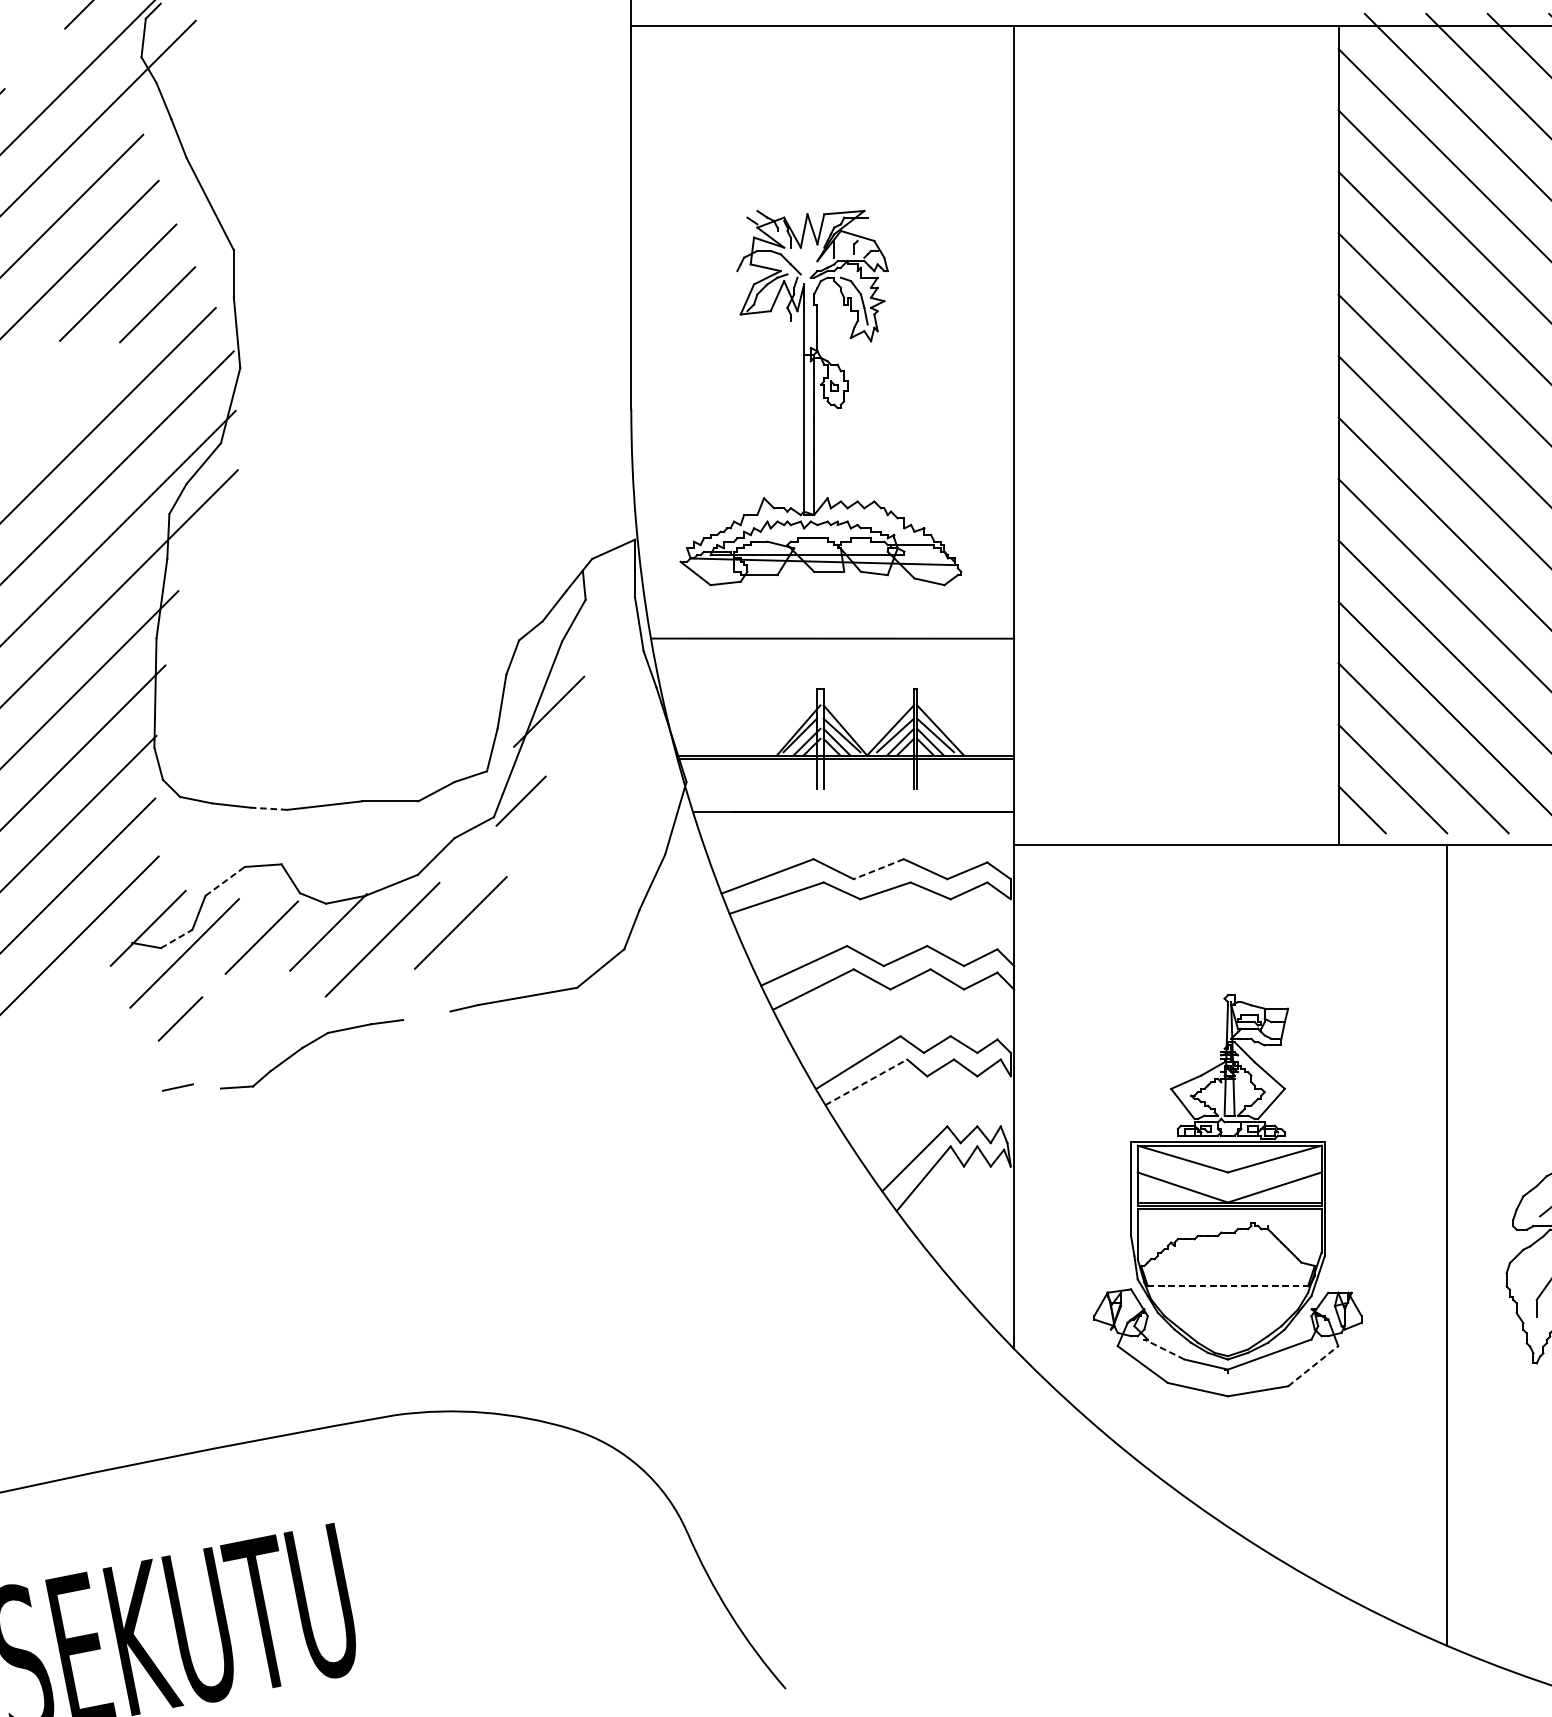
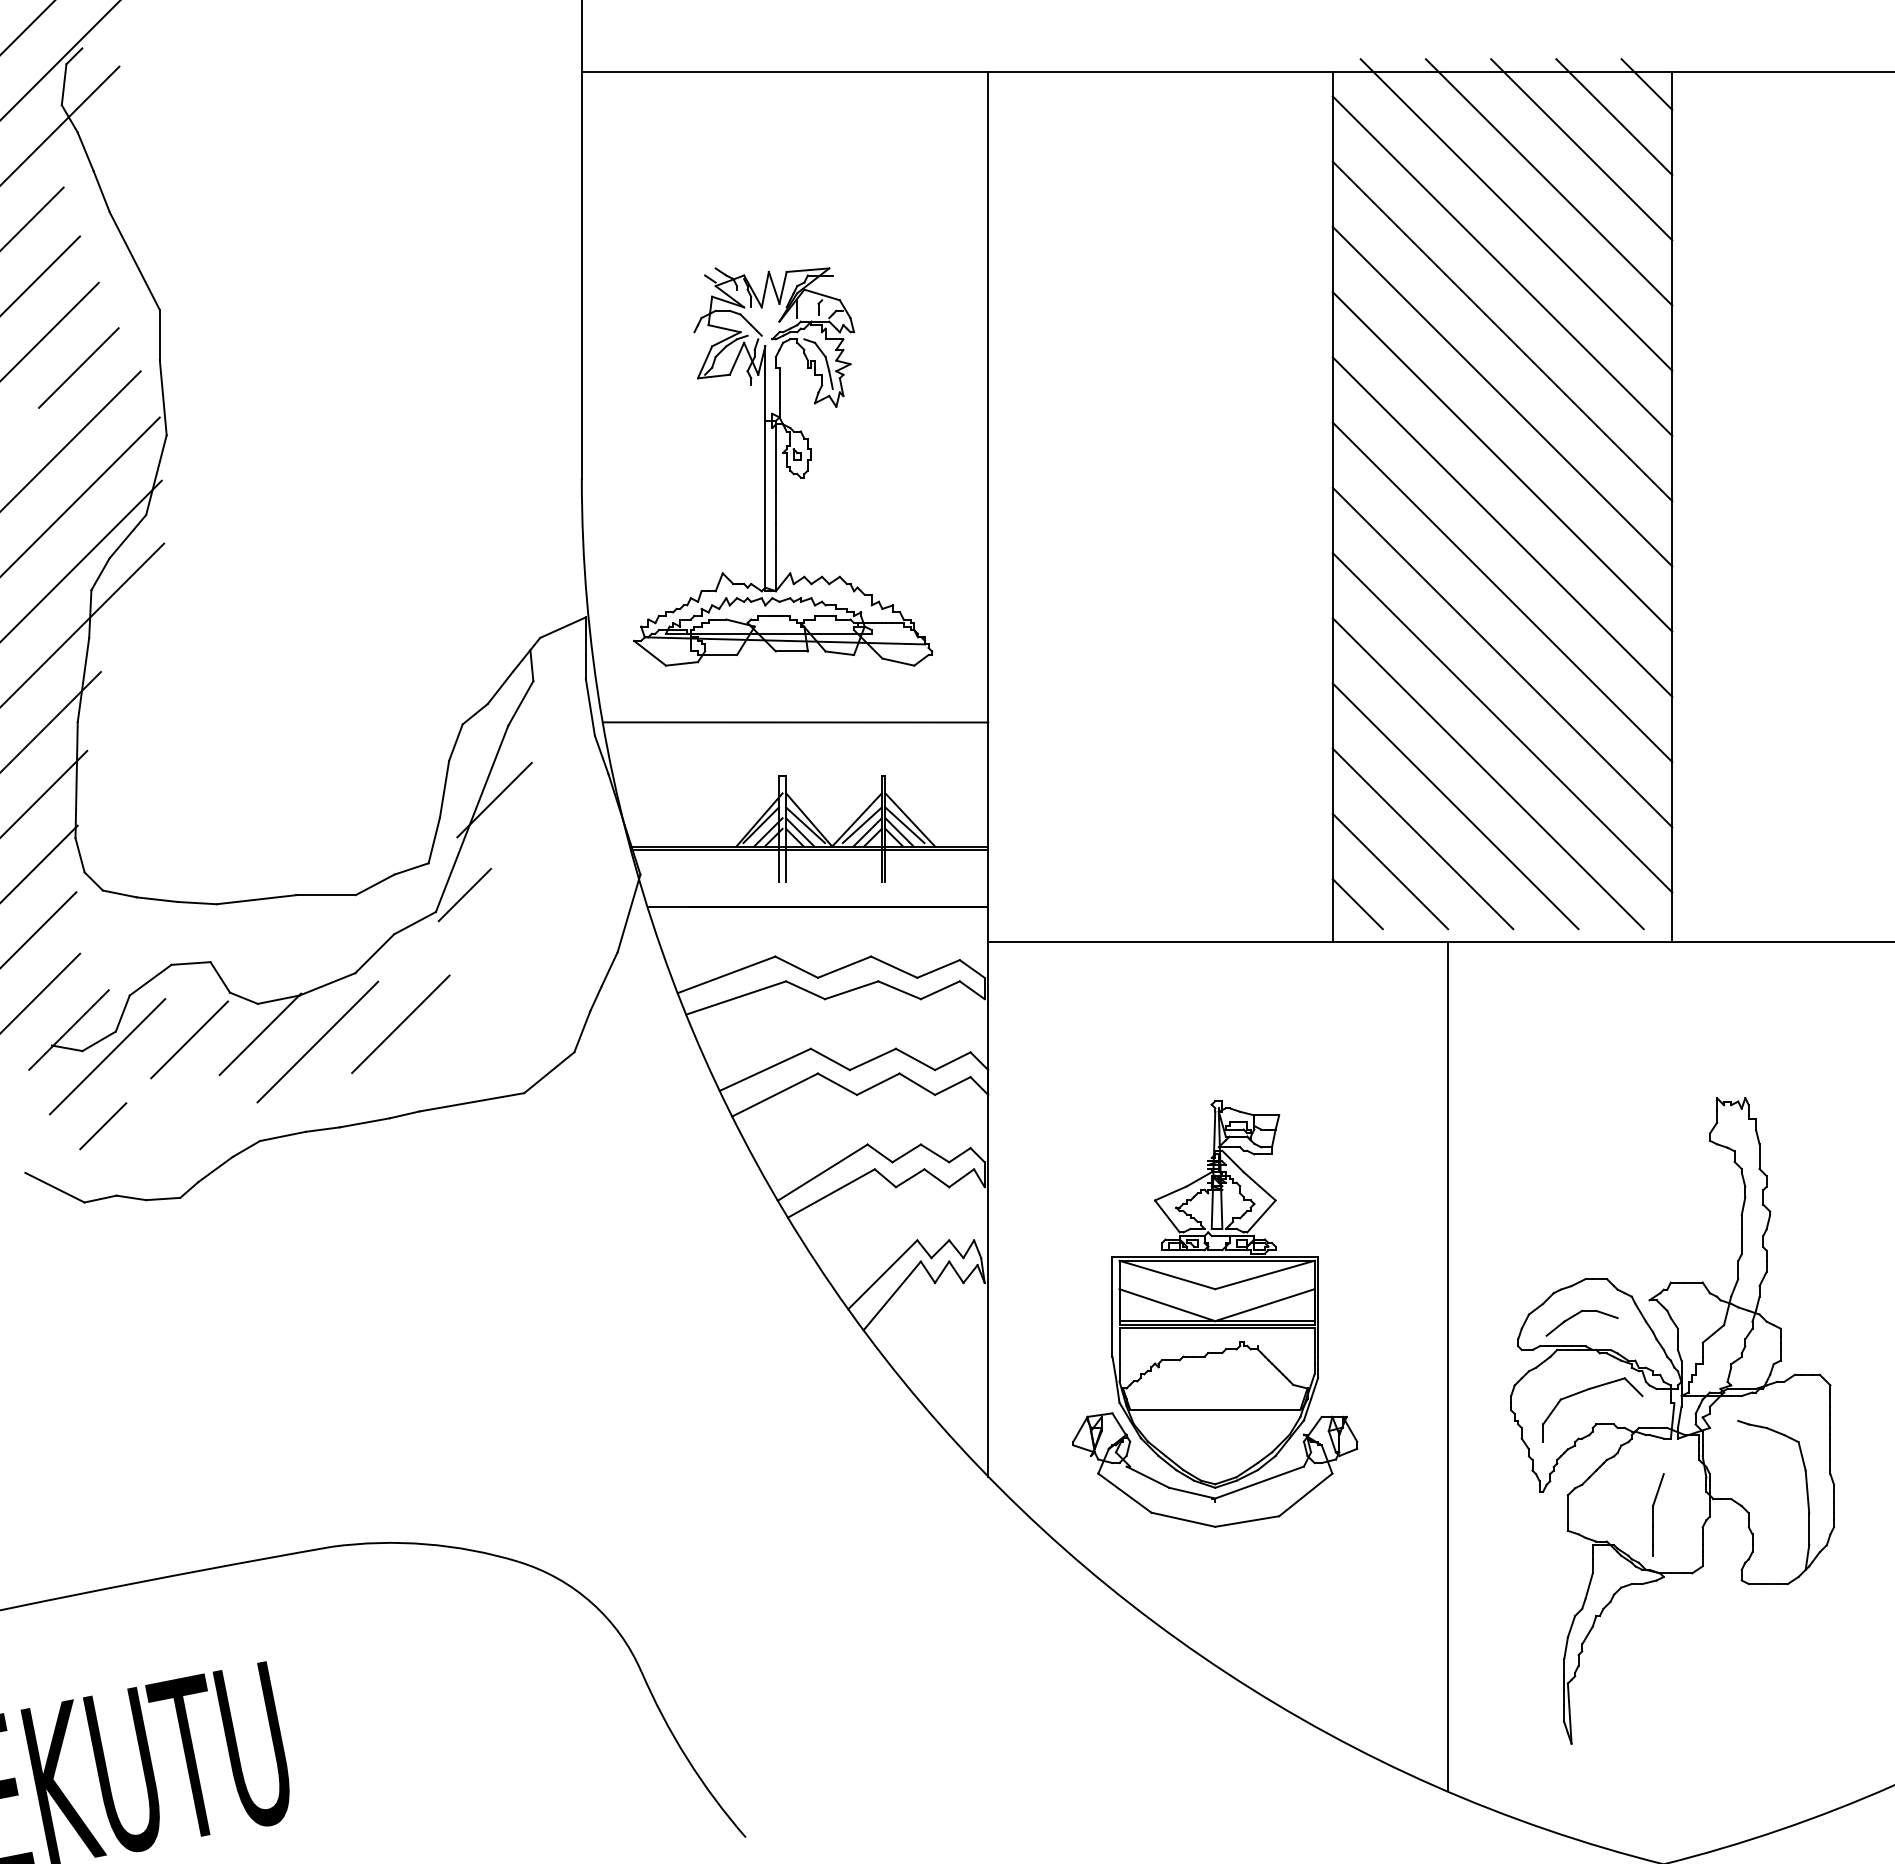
line: (268, 809) -> (196, 903), dashed -> solid
line: (878, 869) -> (844, 967), dashed -> solid
line: (225, 881) -> (150, 980), dashed -> solid
line: (176, 939) -> (99, 1041), dashed -> solid
line: (426, 1015) -> (364, 1122), added
line: (134, 1076) -> (54, 1187), added
line: (866, 1082) -> (831, 1193), dashed -> solid
line: (207, 1086) -> (131, 1197), added
line: (1228, 1285) -> (1215, 1409), dashed -> solid
line: (1164, 1349) -> (1147, 1477), dashed -> solid
line: (1313, 1365) -> (1306, 1494), dashed -> solid

